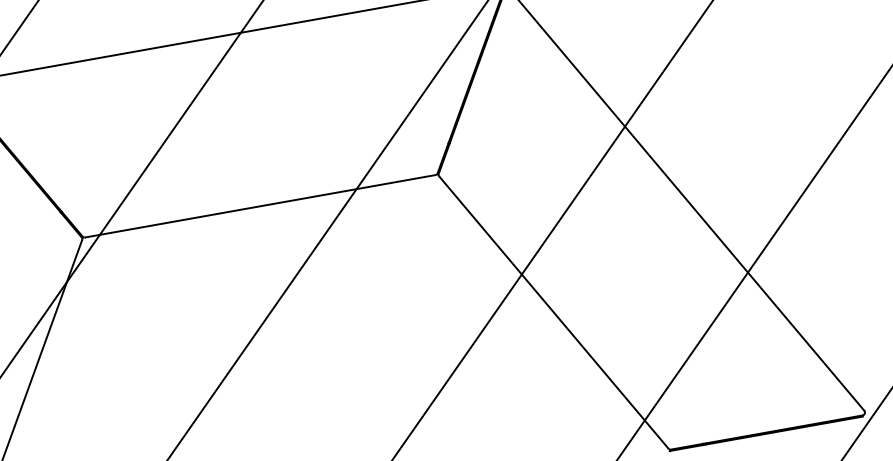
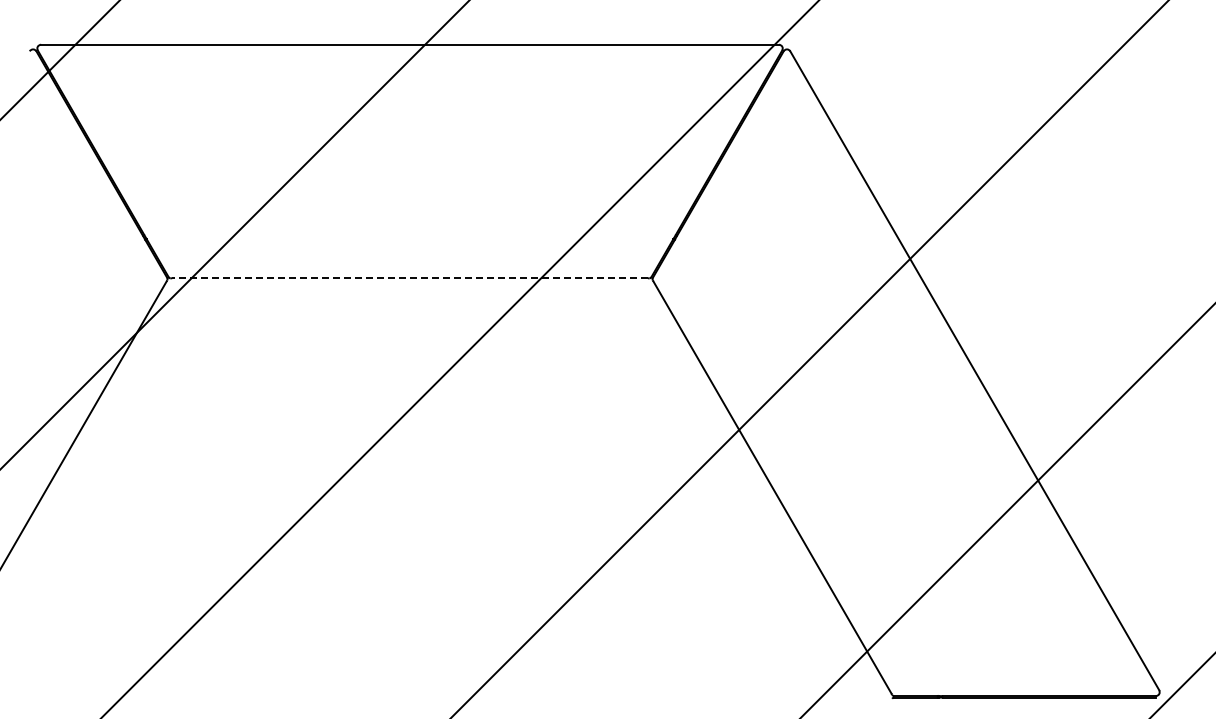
line: (260, 206) -> (410, 278), solid -> dashed

